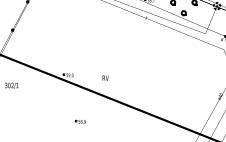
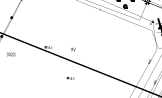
part: (80, 121) -> (70, 78), moved

